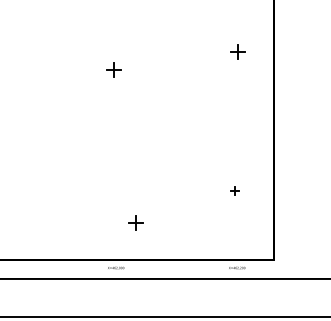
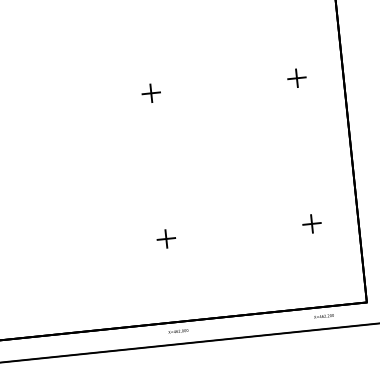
part: (237, 51) -> (296, 77), moved
part: (234, 190) -> (311, 223), size x1.67
part: (135, 222) -> (165, 238), moved

